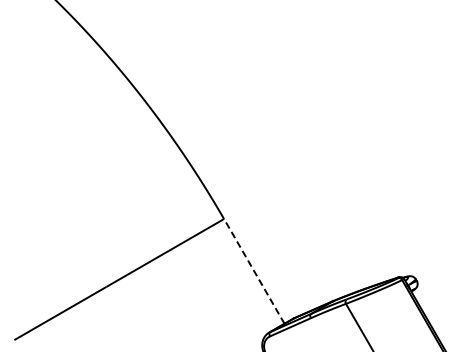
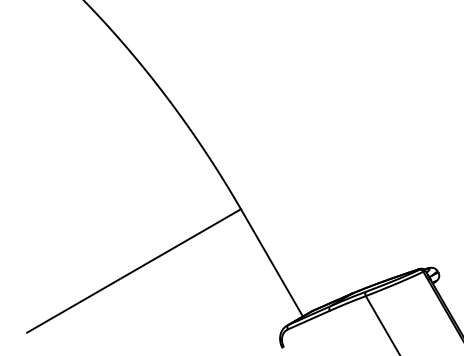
line: (254, 270) -> (272, 261), dashed -> solid

